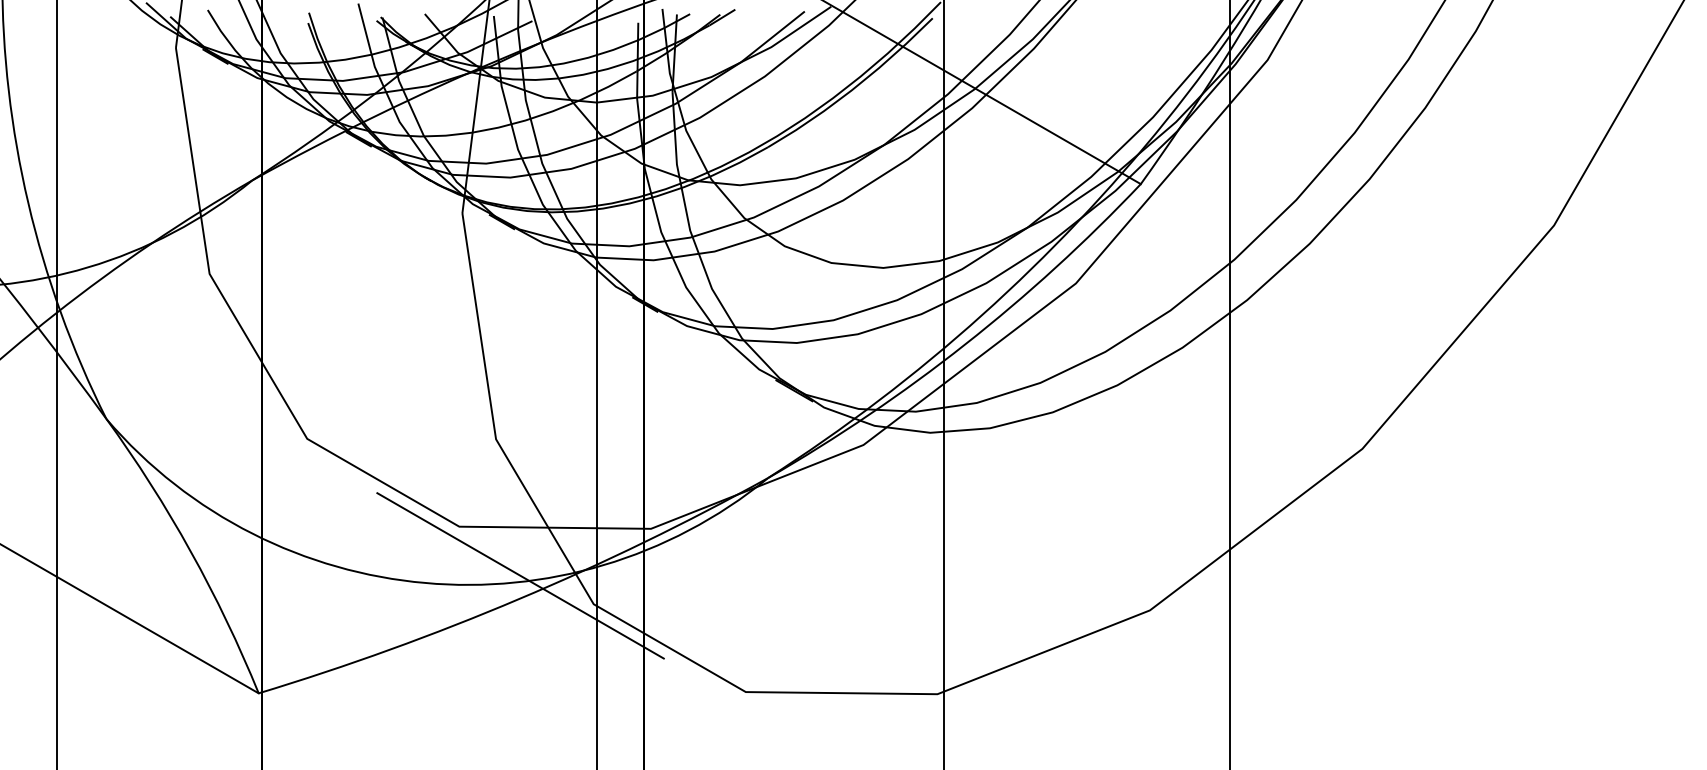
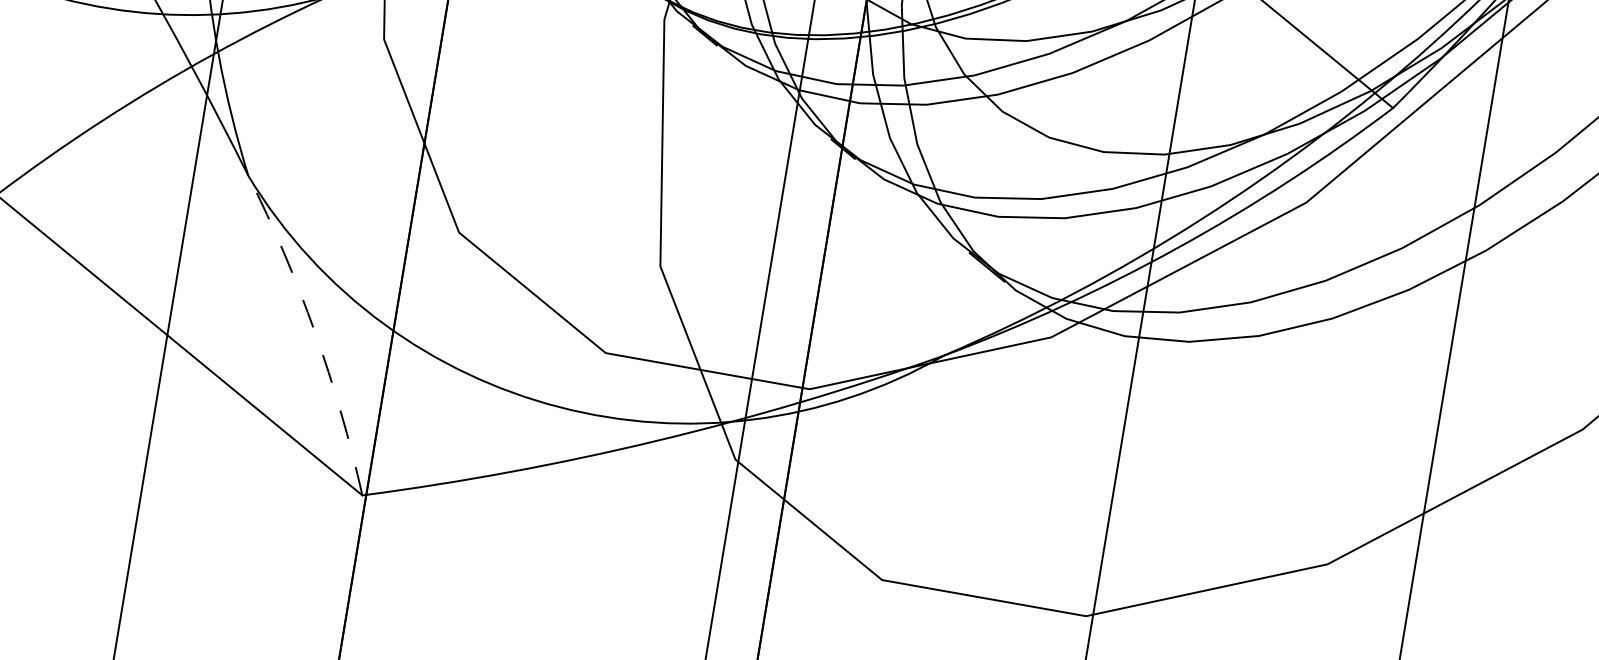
arc: (190, 551) -> (314, 332), solid -> dashed
line: (520, 575) -> (662, 415), removed

